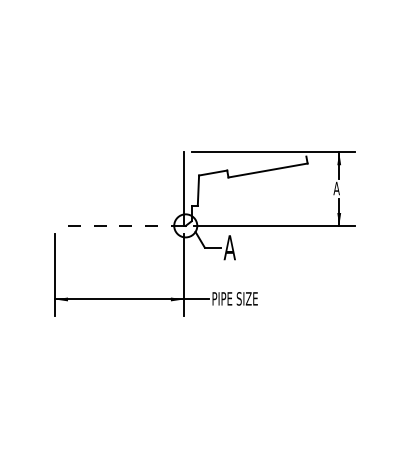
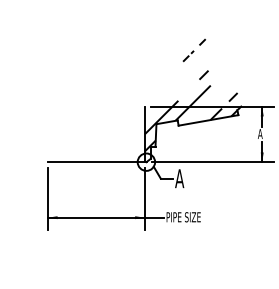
hatch: (247, 136) -> (192, 94), added
line: (118, 225) -> (95, 161), dashed -> solid

